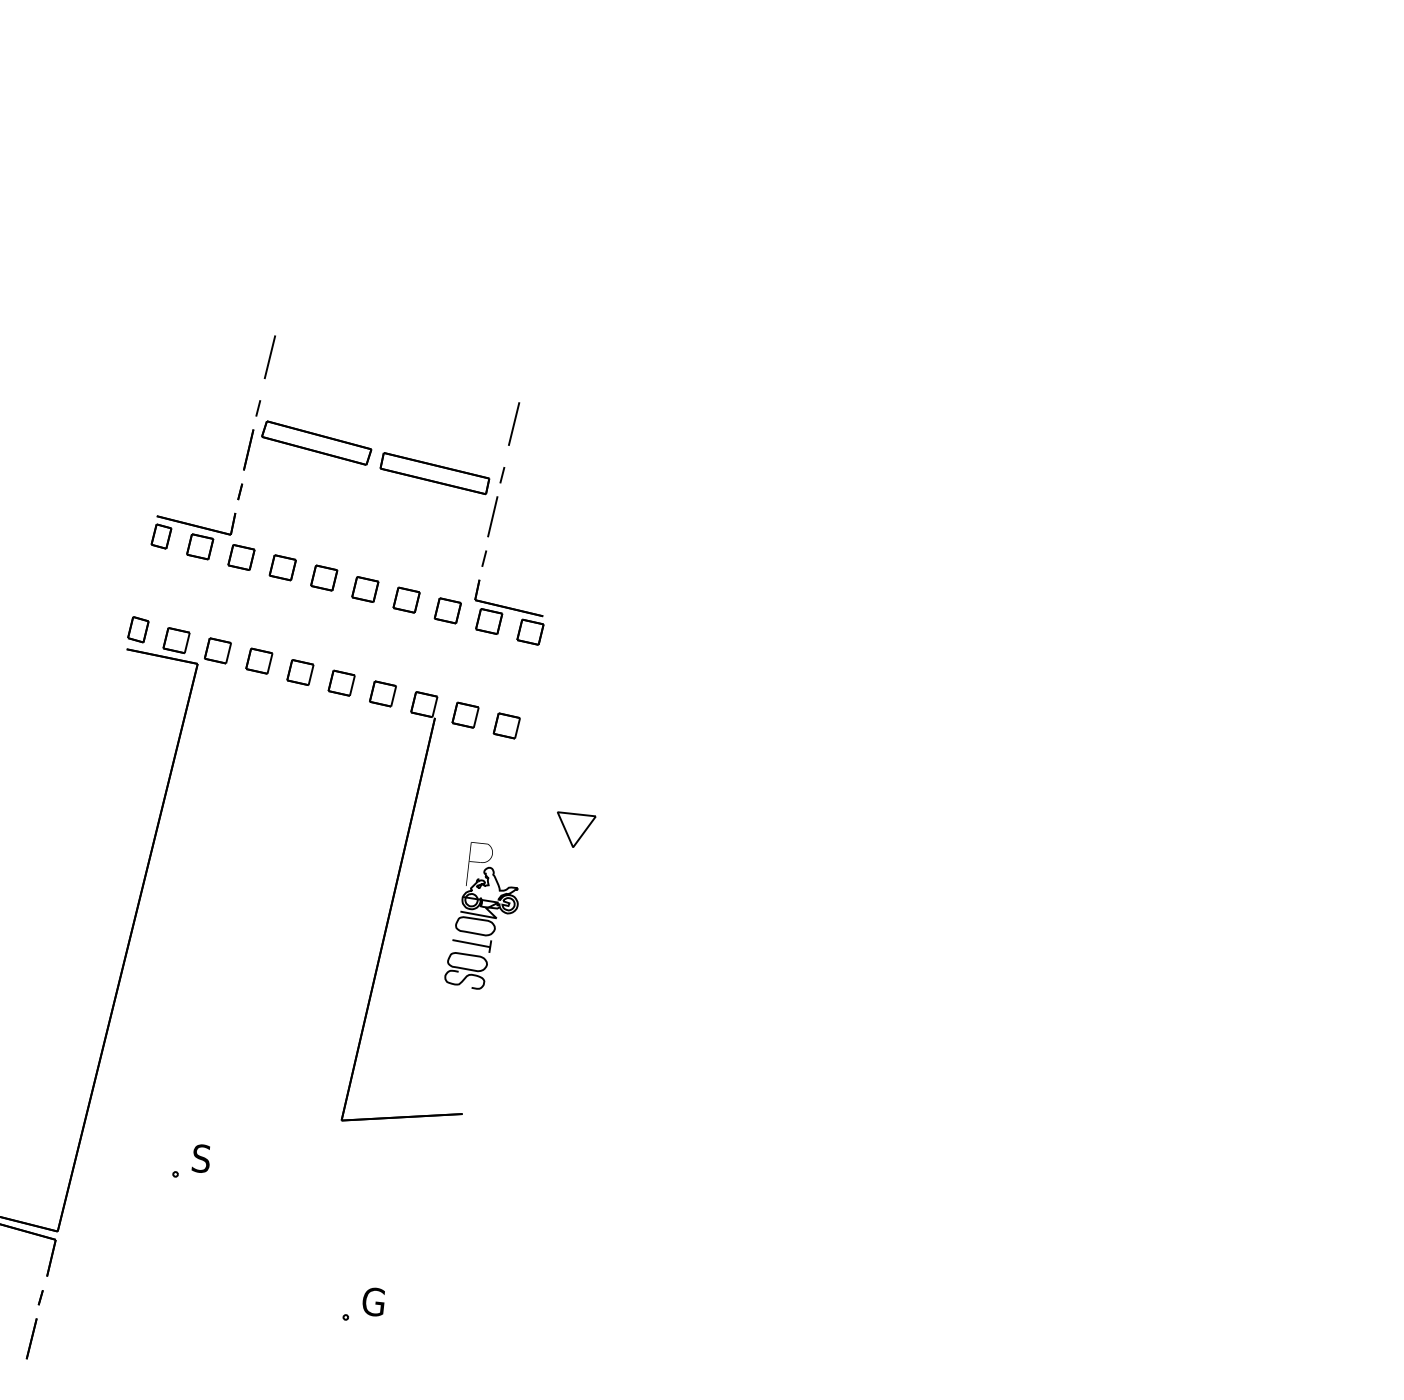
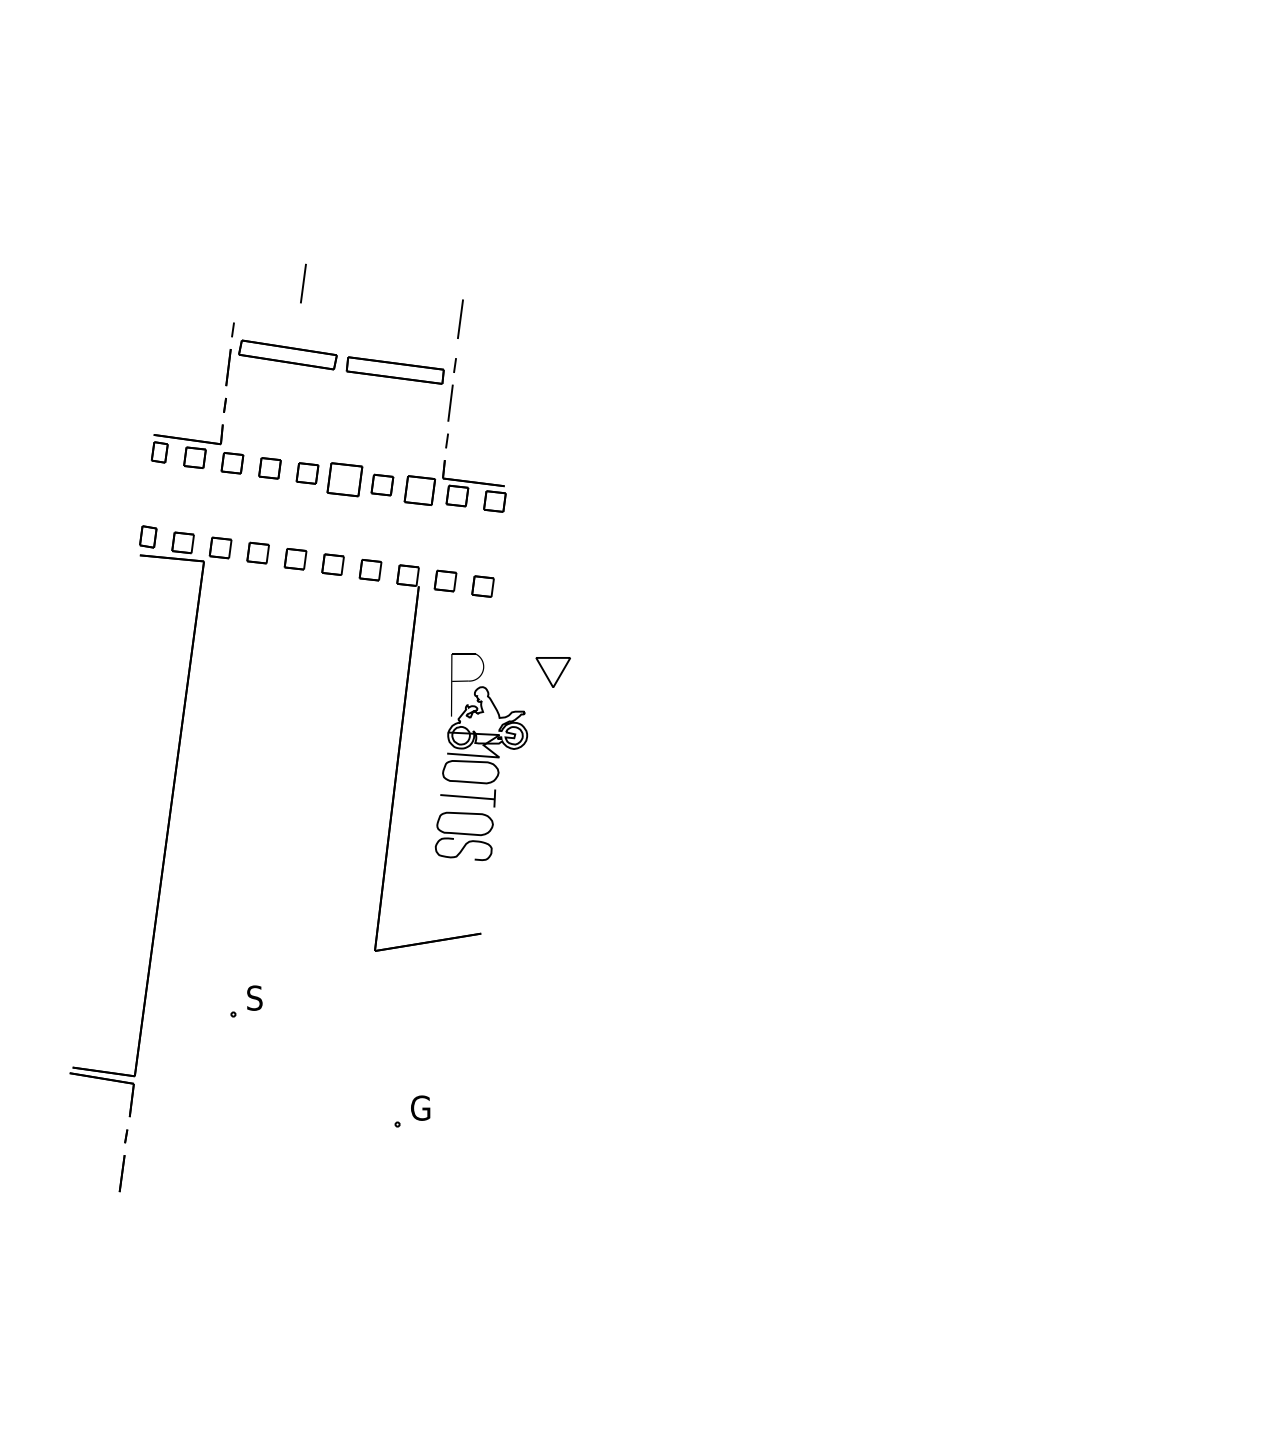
line: (270, 357) -> (303, 283), moved
part: (364, 589) -> (344, 479), size x1.6
part: (447, 610) -> (419, 490), size x1.4
part: (483, 916) -> (480, 757), size x1.6

